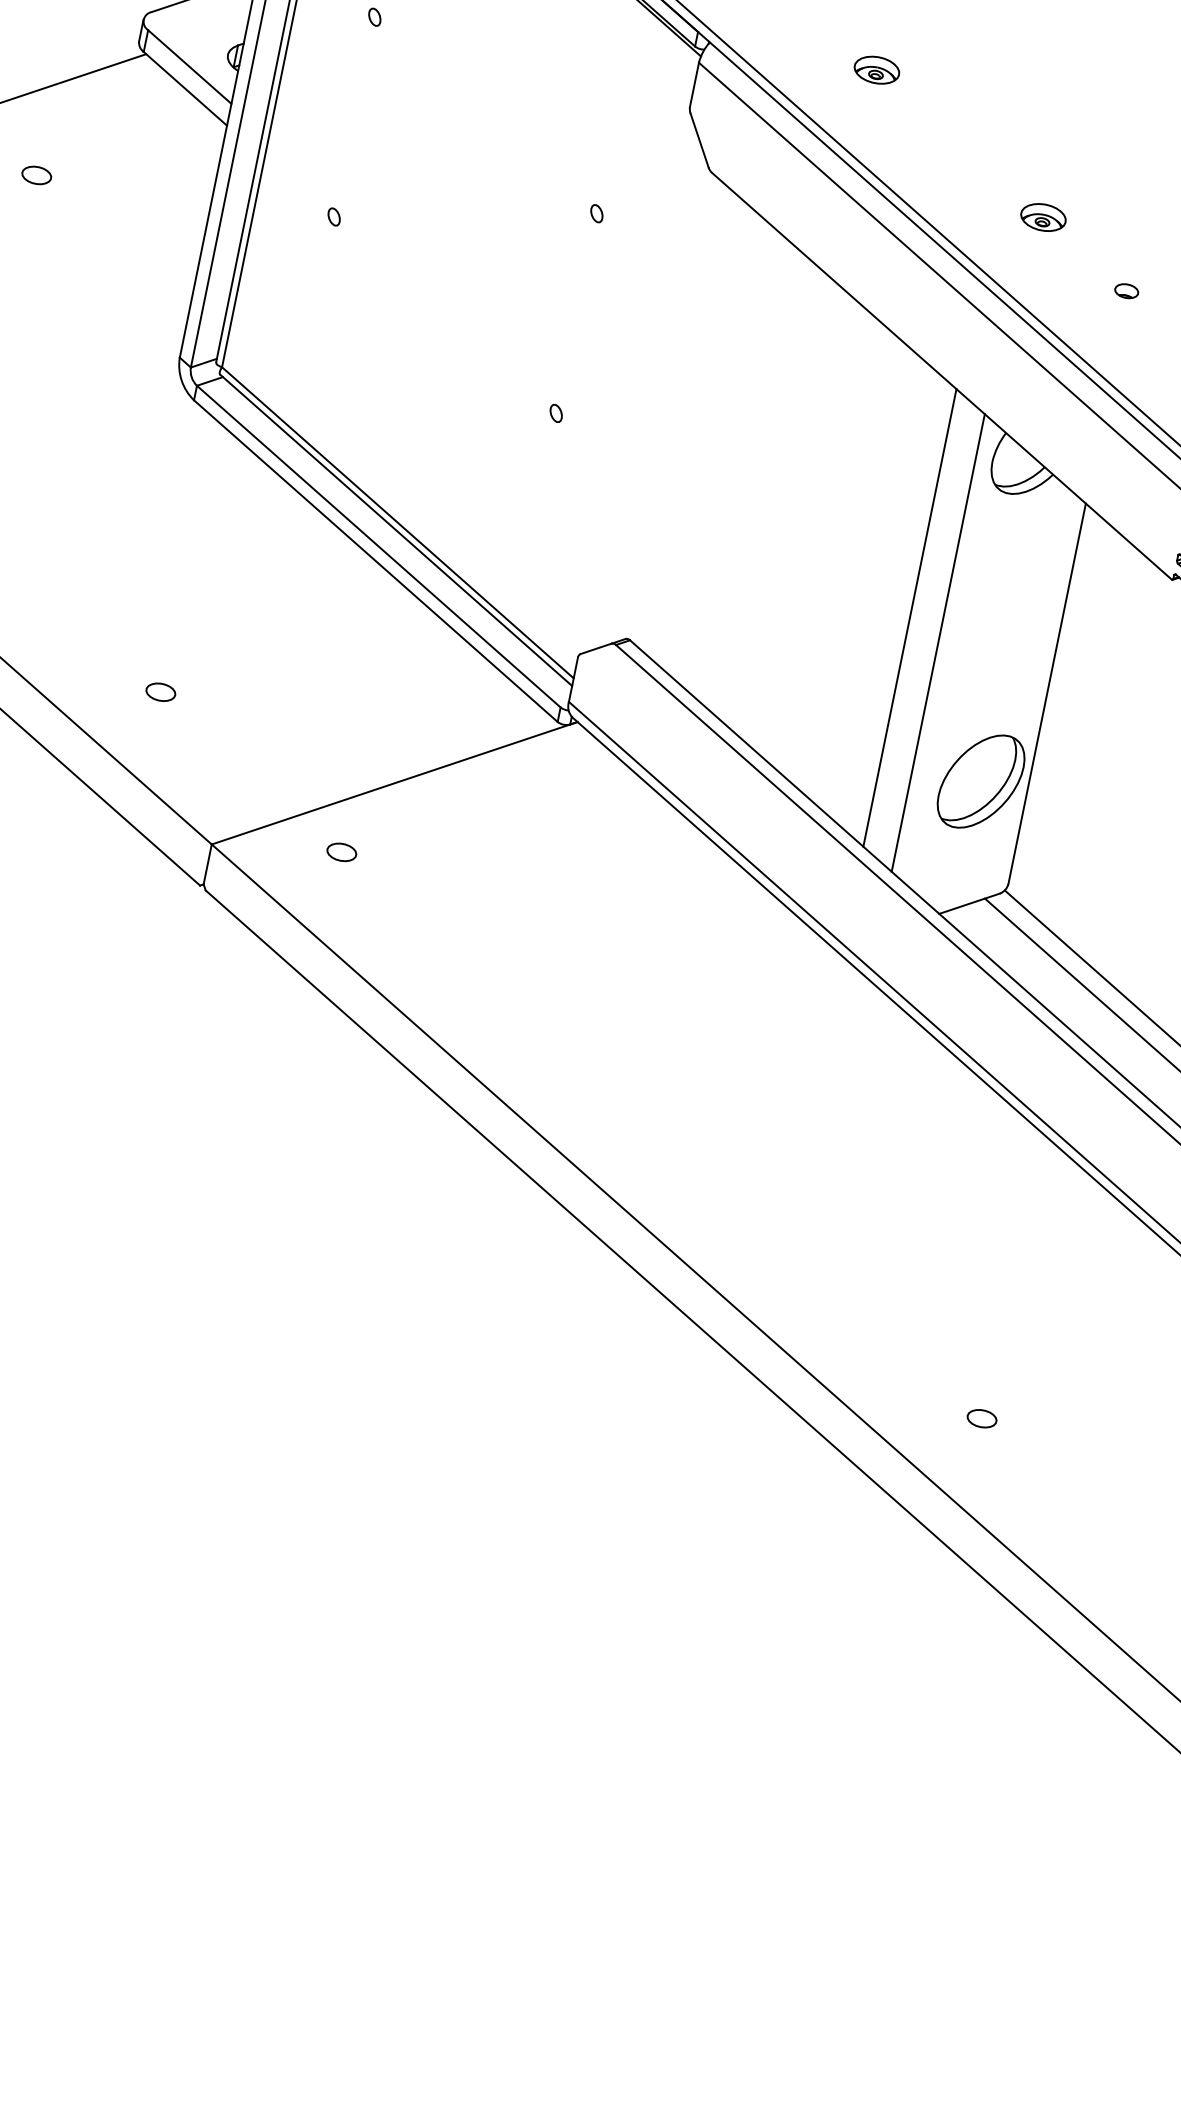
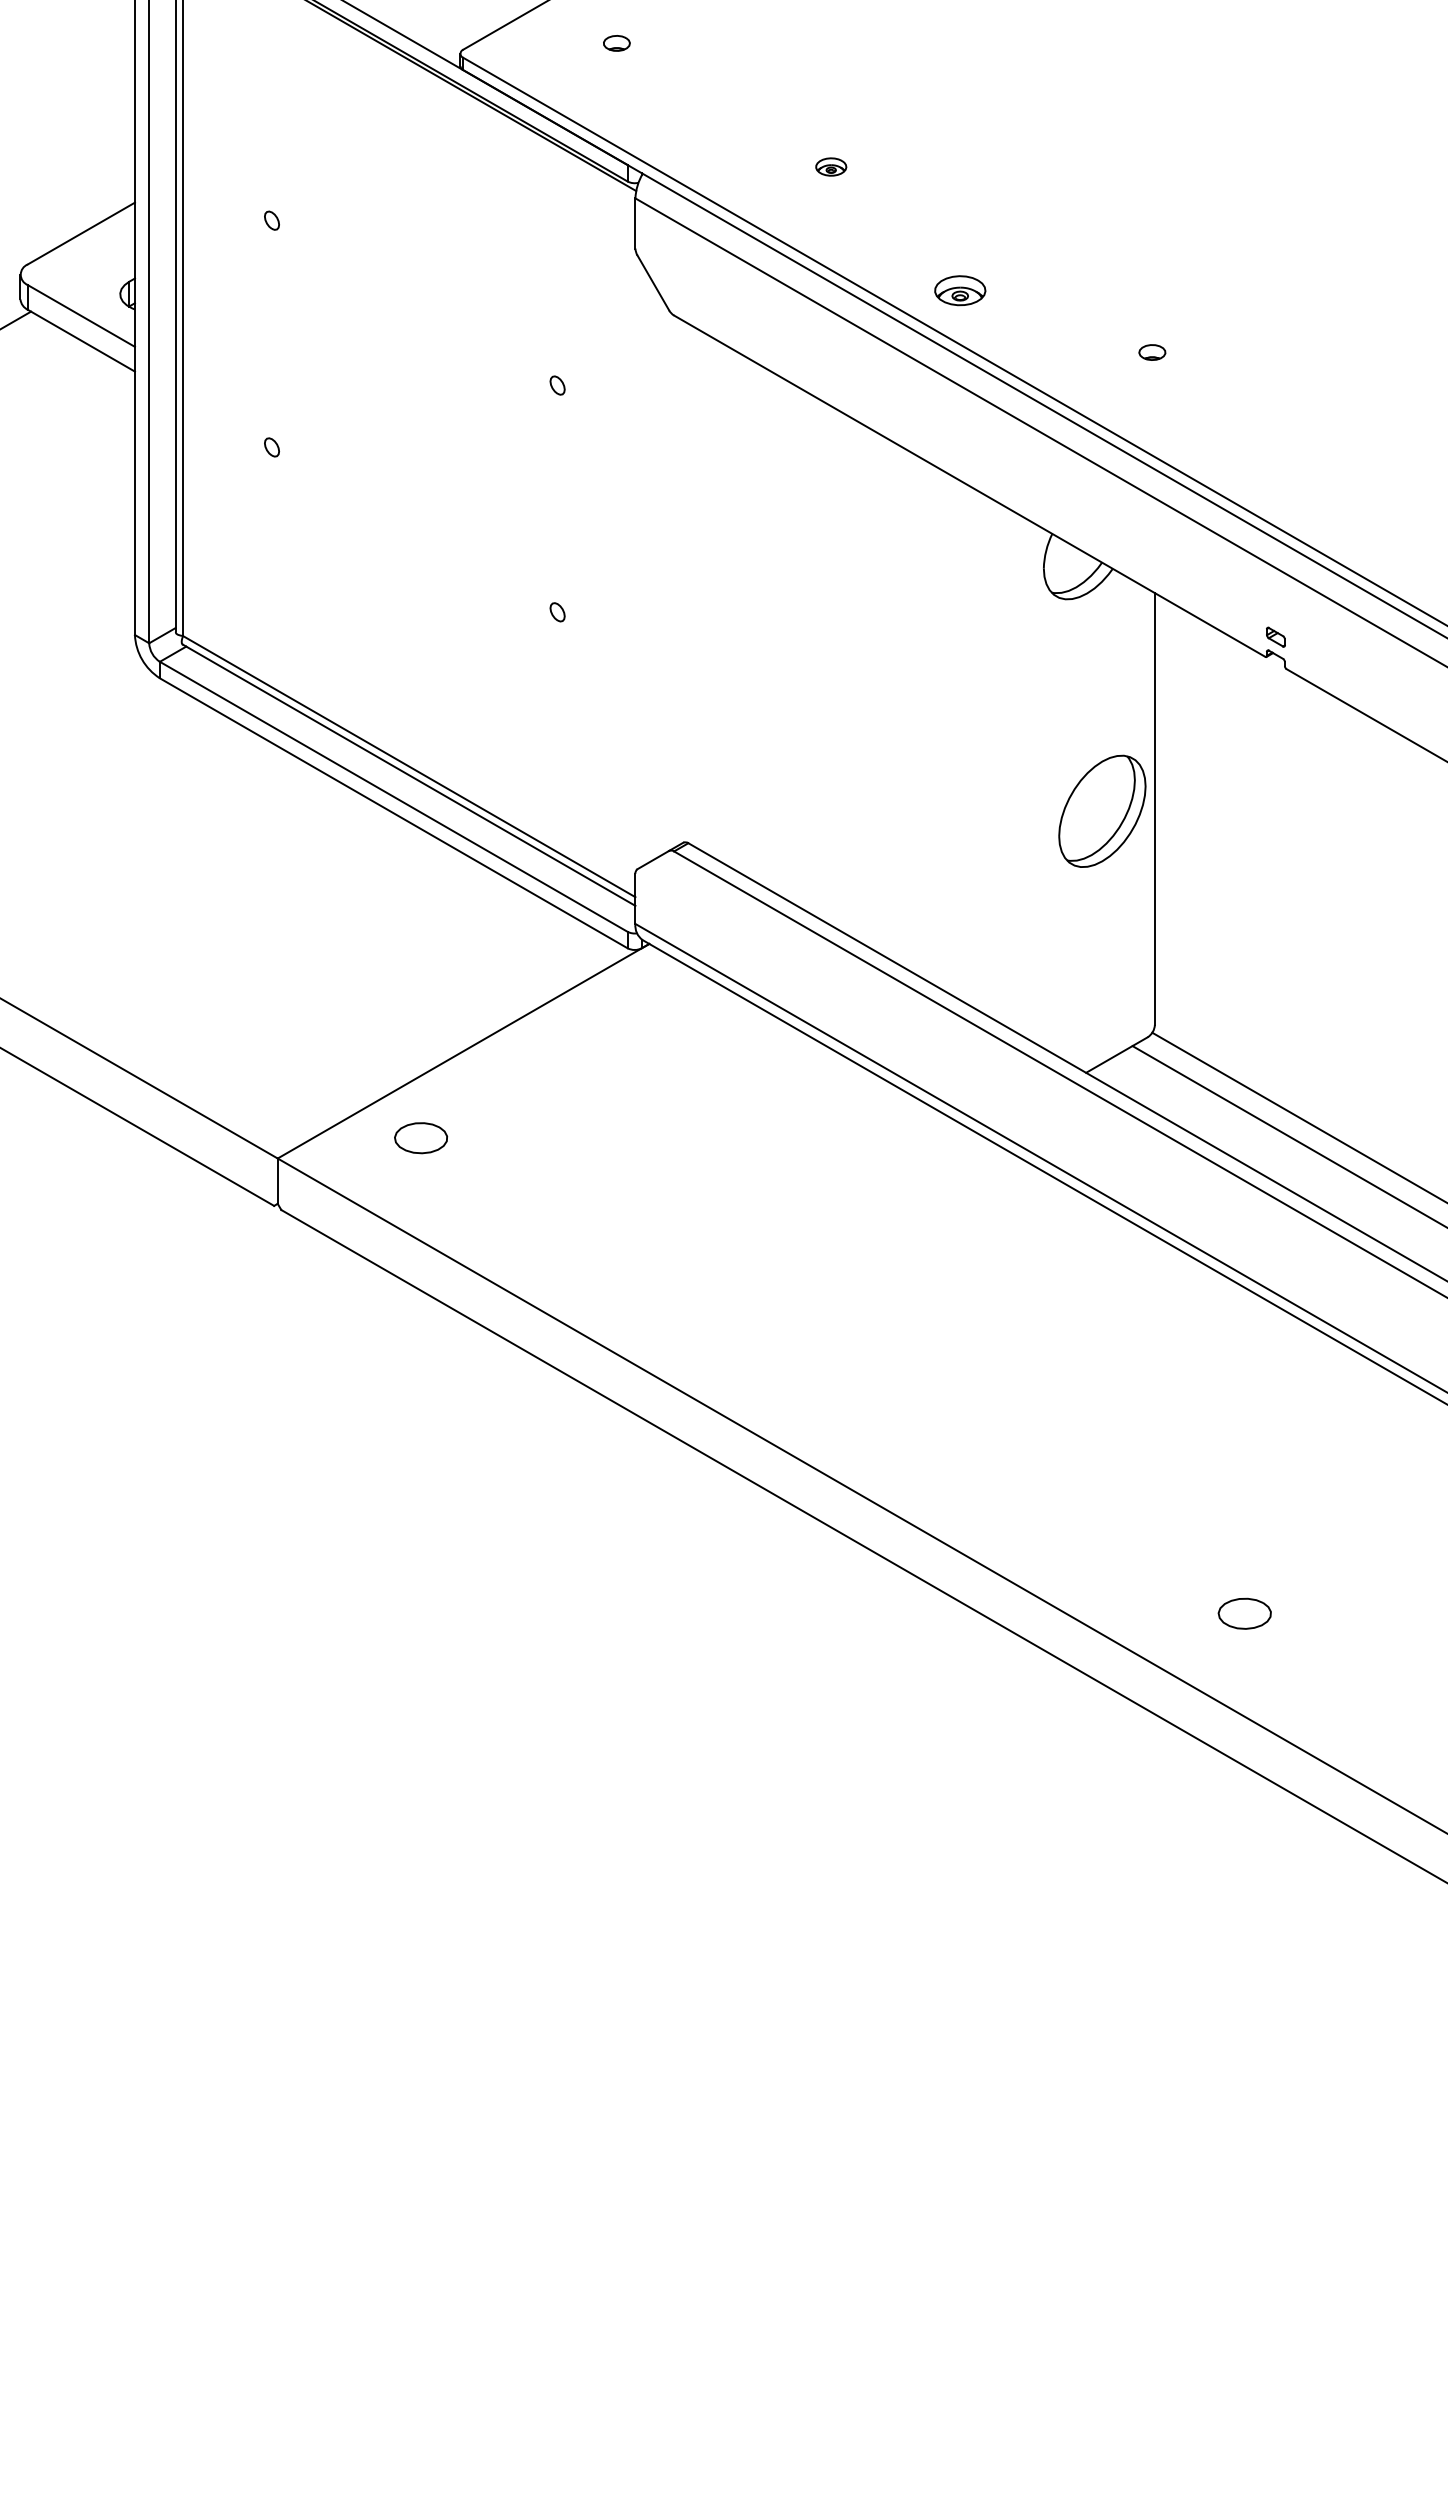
part: (877, 69) -> (831, 166), size x0.6
part: (1043, 217) -> (960, 290), moved
line: (909, 617) -> (988, 756), removed
line: (937, 642) -> (1024, 777), removed
part: (160, 691) -> (188, 1003), removed
part: (981, 780) -> (1102, 810), moved
part: (342, 852) -> (421, 1138), size x1.6
part: (981, 1418) -> (1244, 1613), size x1.6

